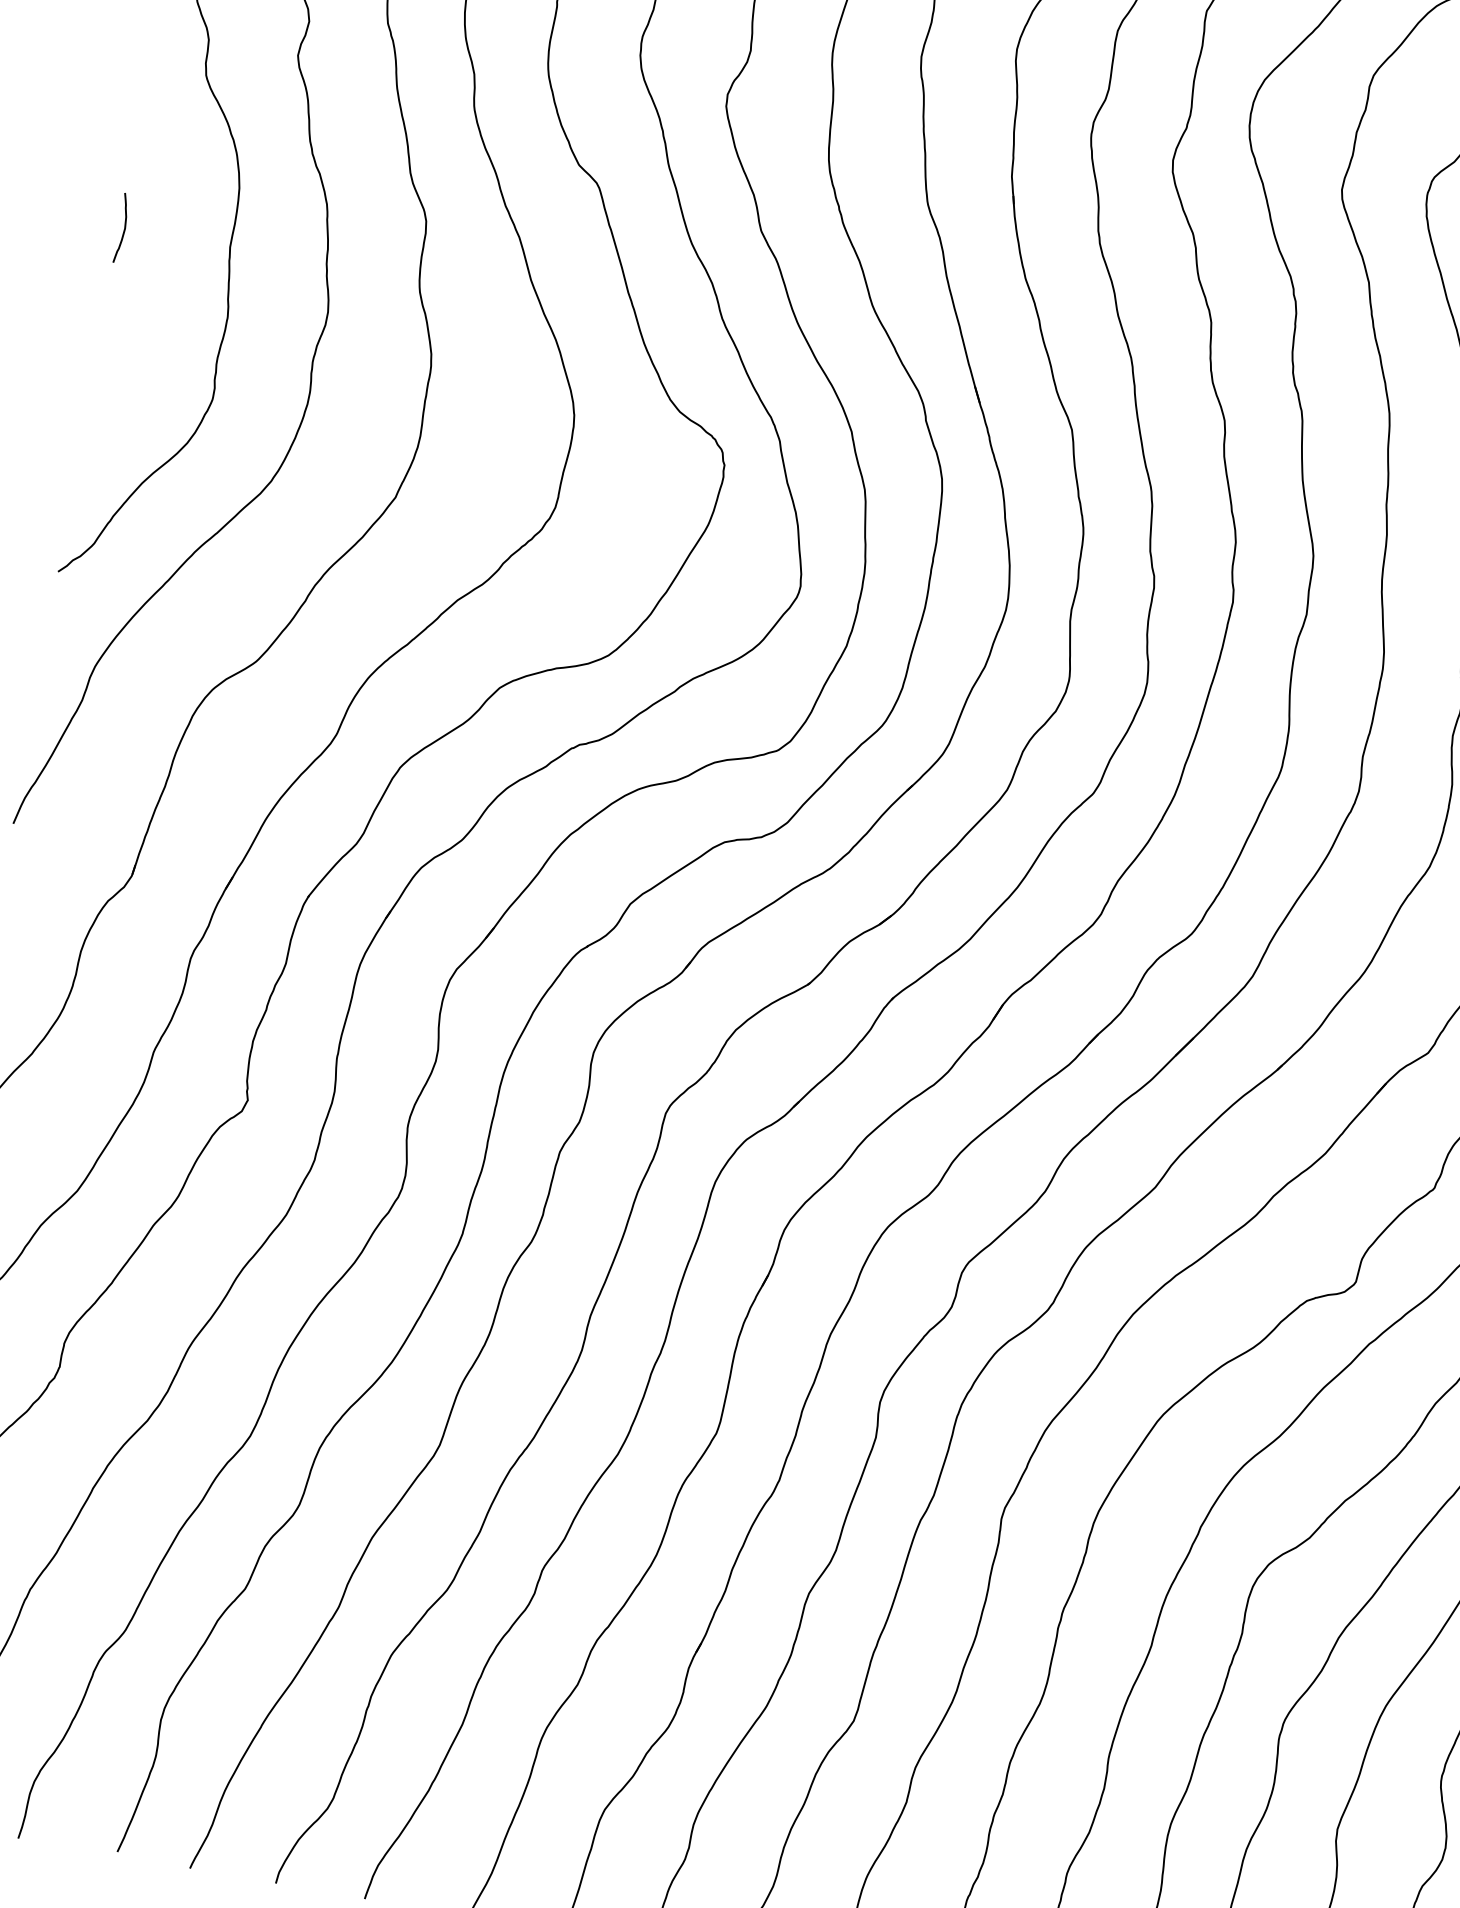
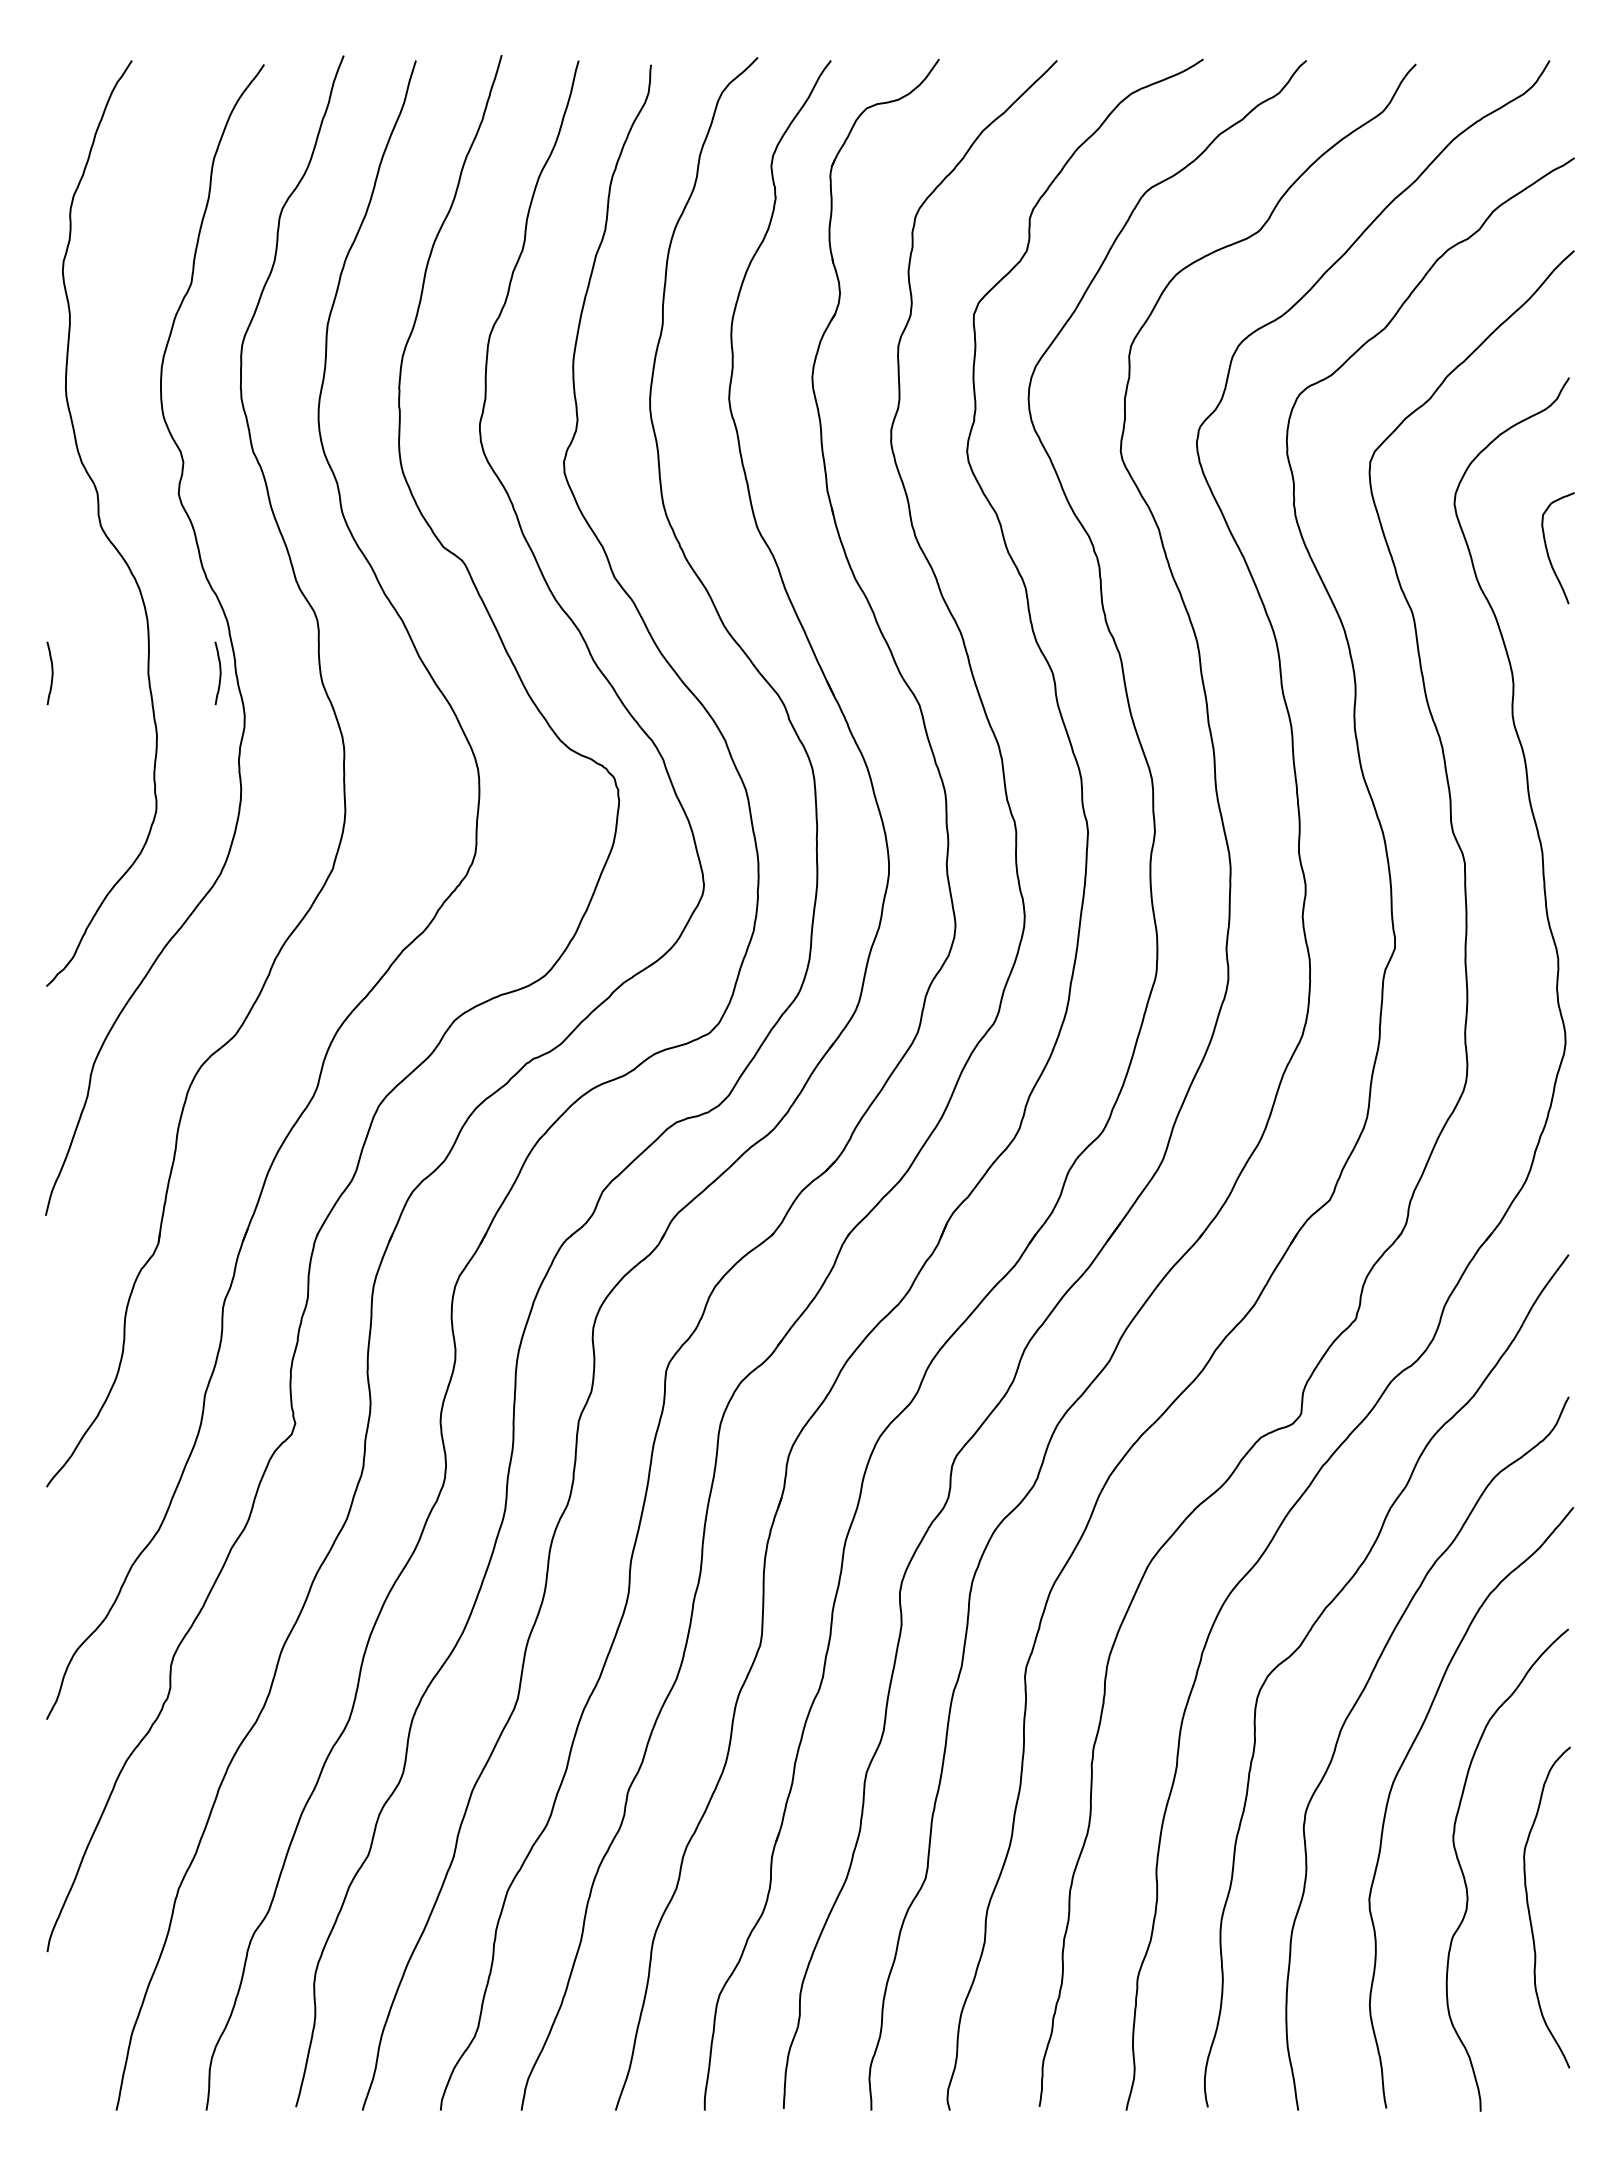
curve: (308, 260) -> (219, 673), added

